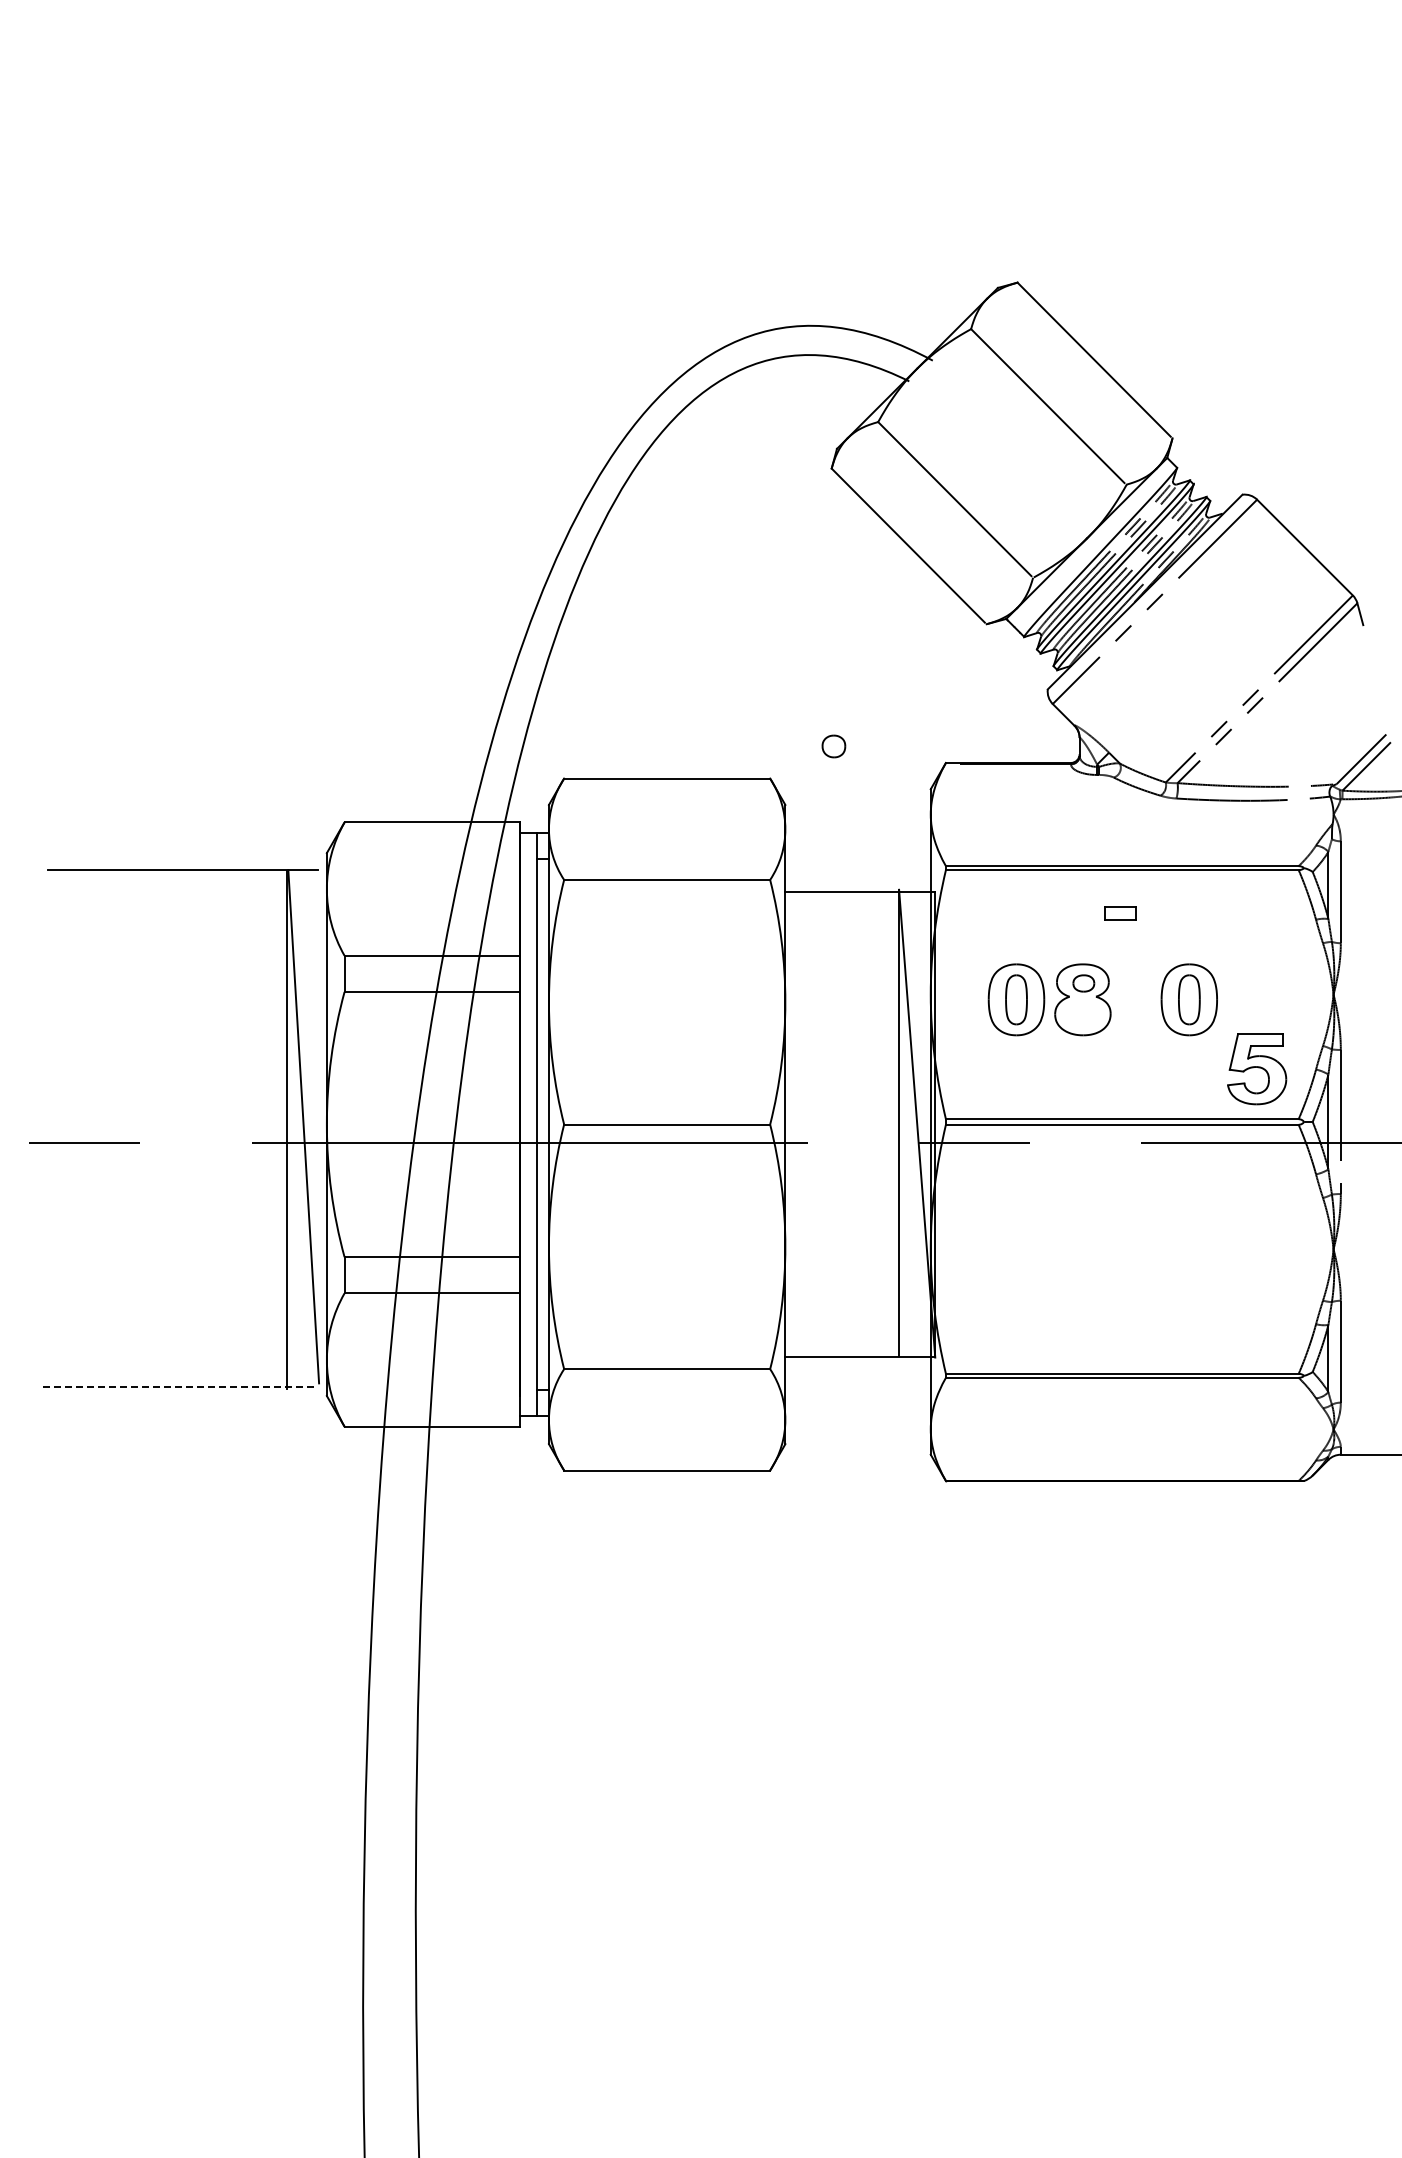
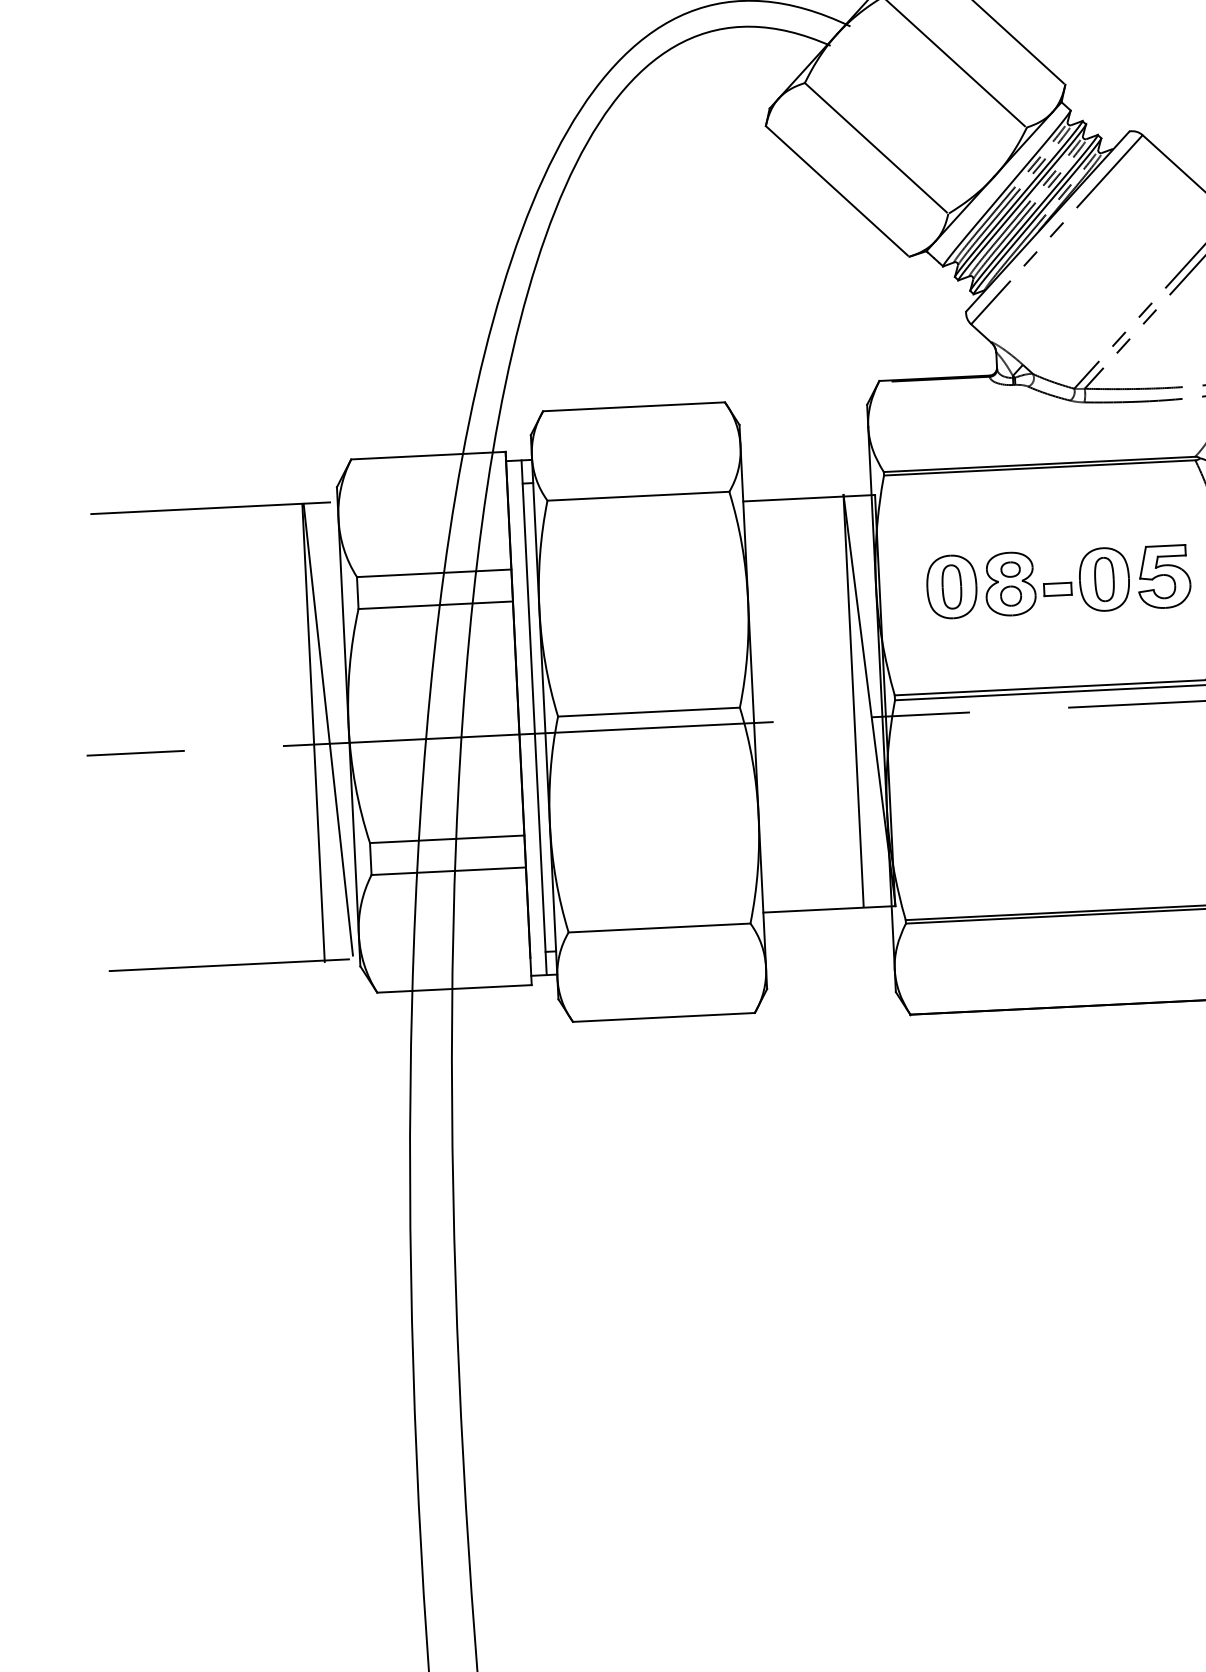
part: (833, 746) -> (1010, 596), moved
part: (1120, 913) -> (1058, 589), moved
part: (1257, 1069) -> (1164, 577), moved
line: (178, 1387) -> (229, 965), dashed -> solid

